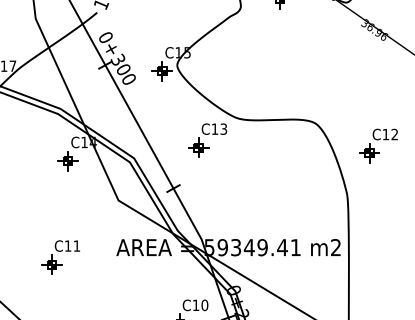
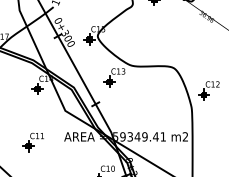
part: (377, 145) -> (208, 90), moved

